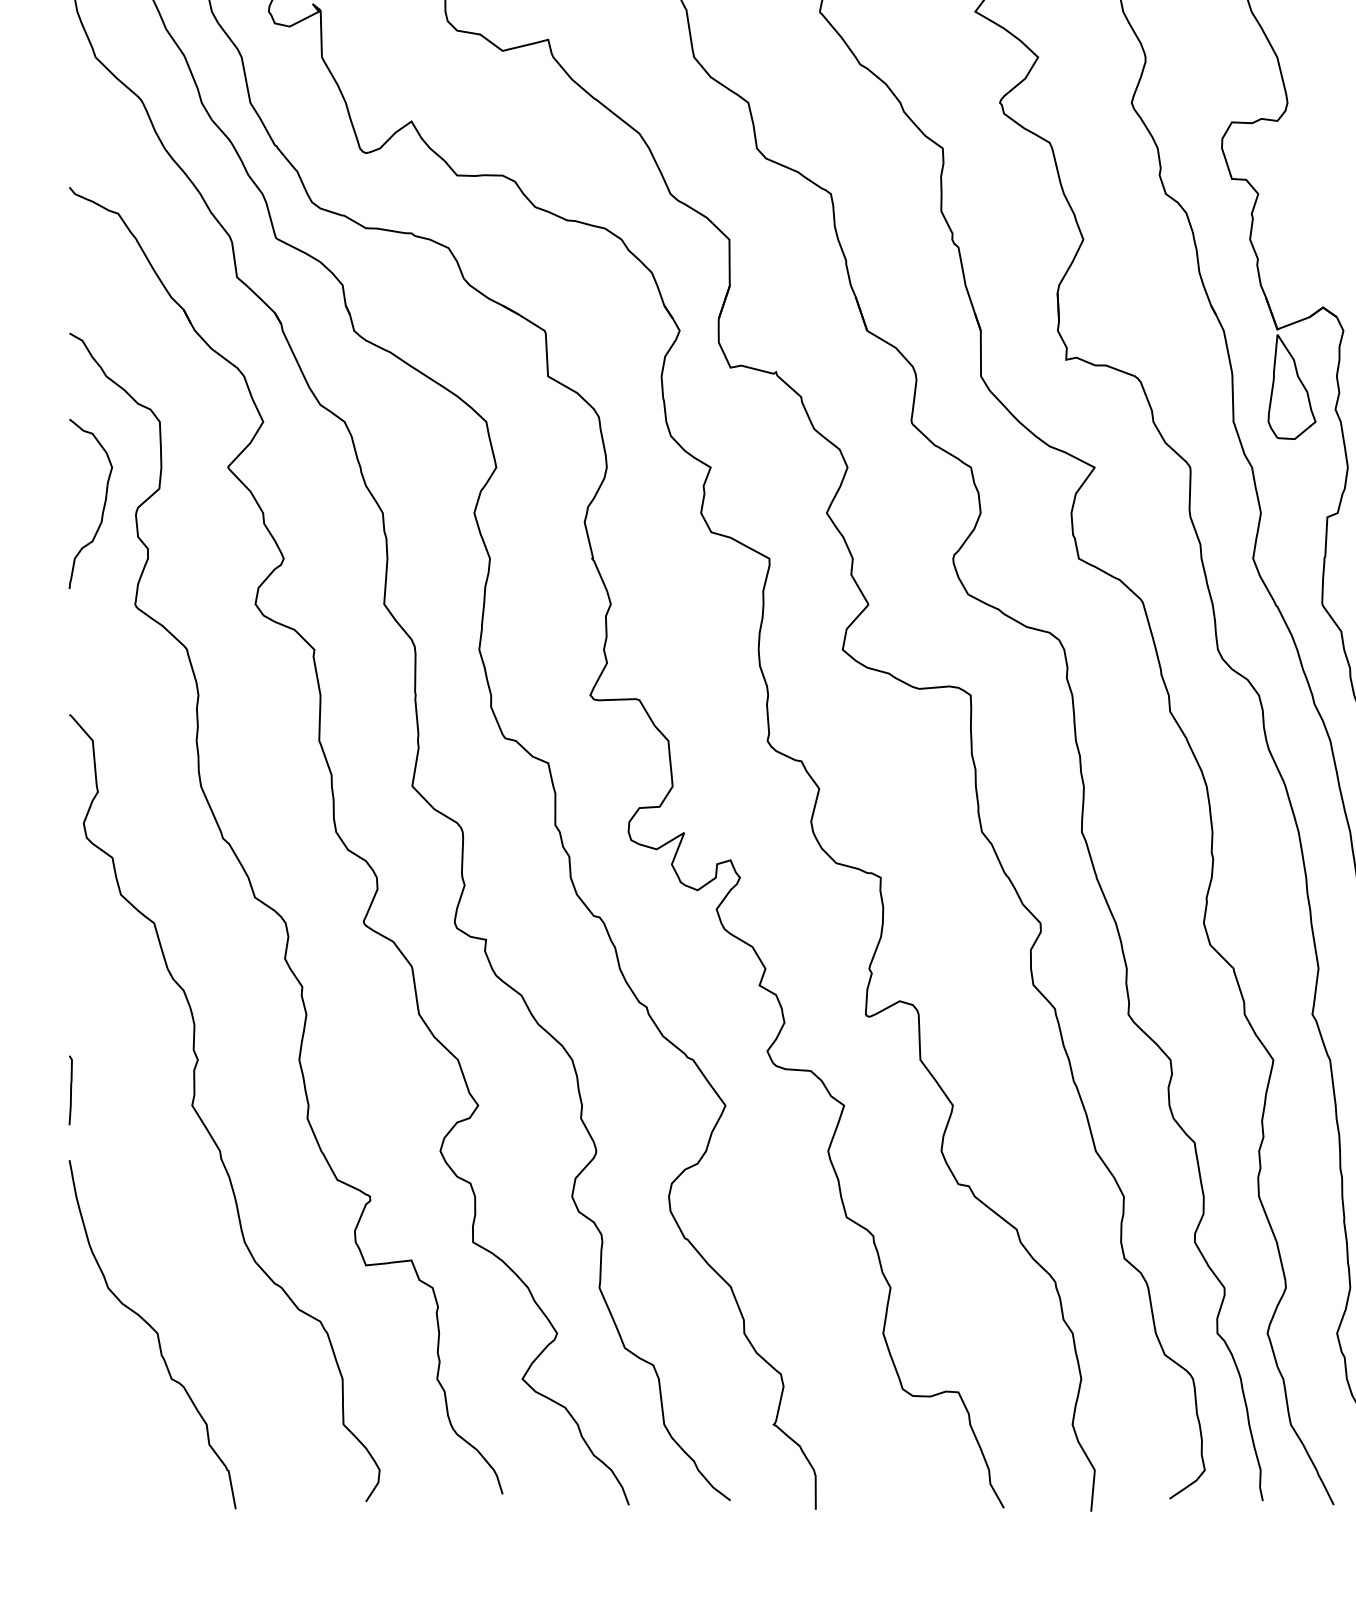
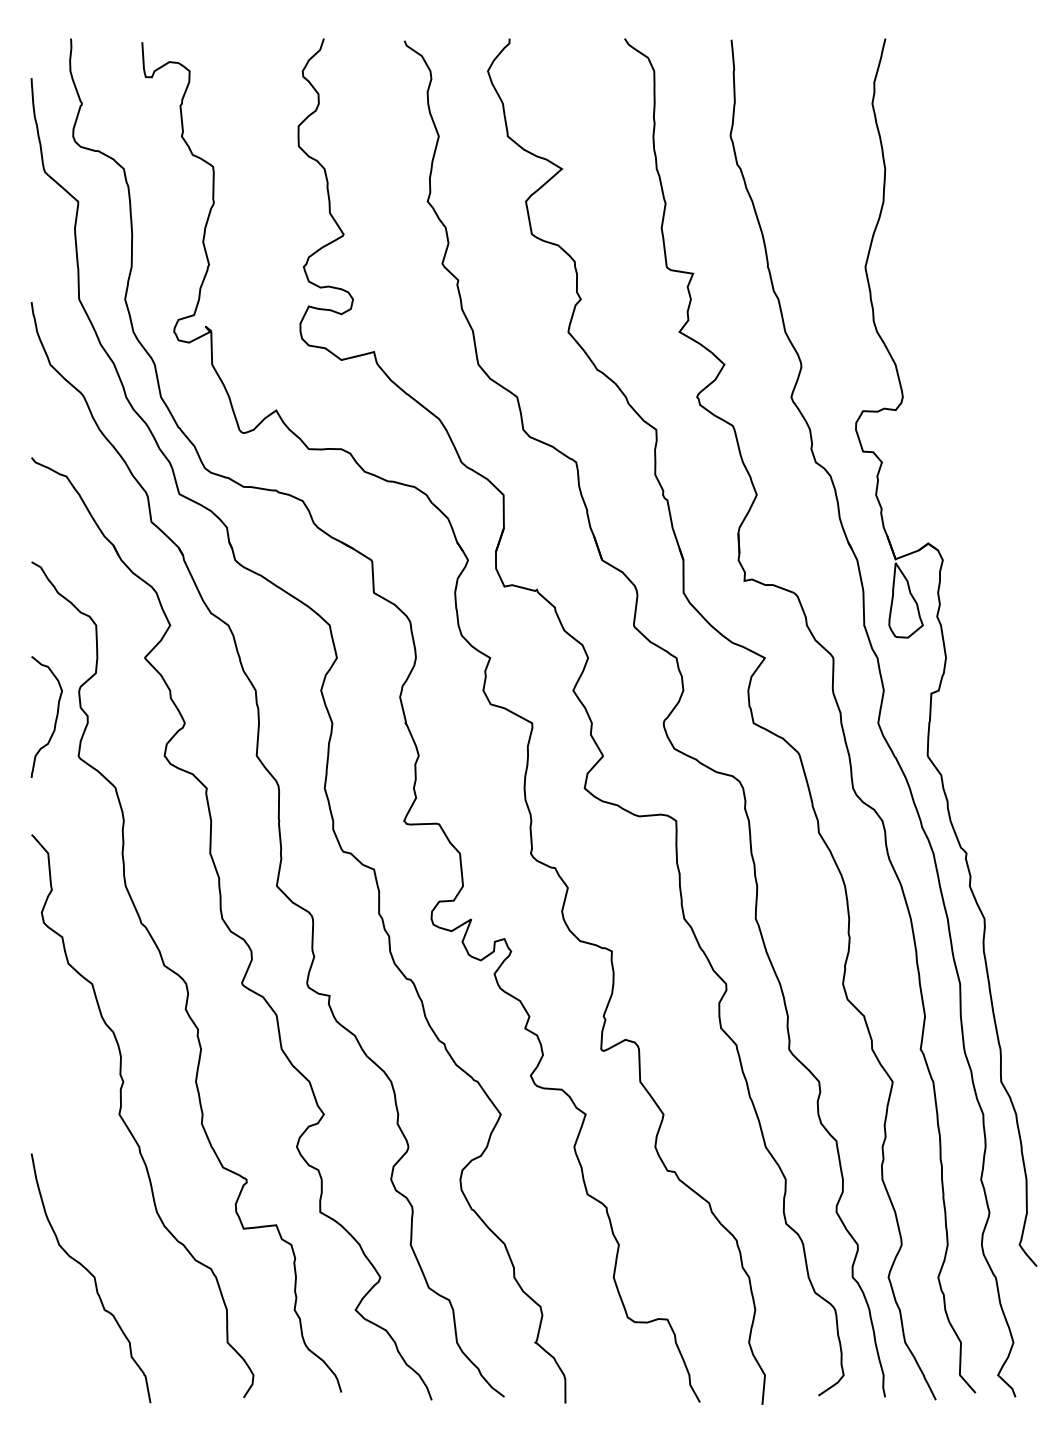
curve: (102, 505) -> (55, 718), moved
line: (70, 1090) -> (32, 1103), removed

